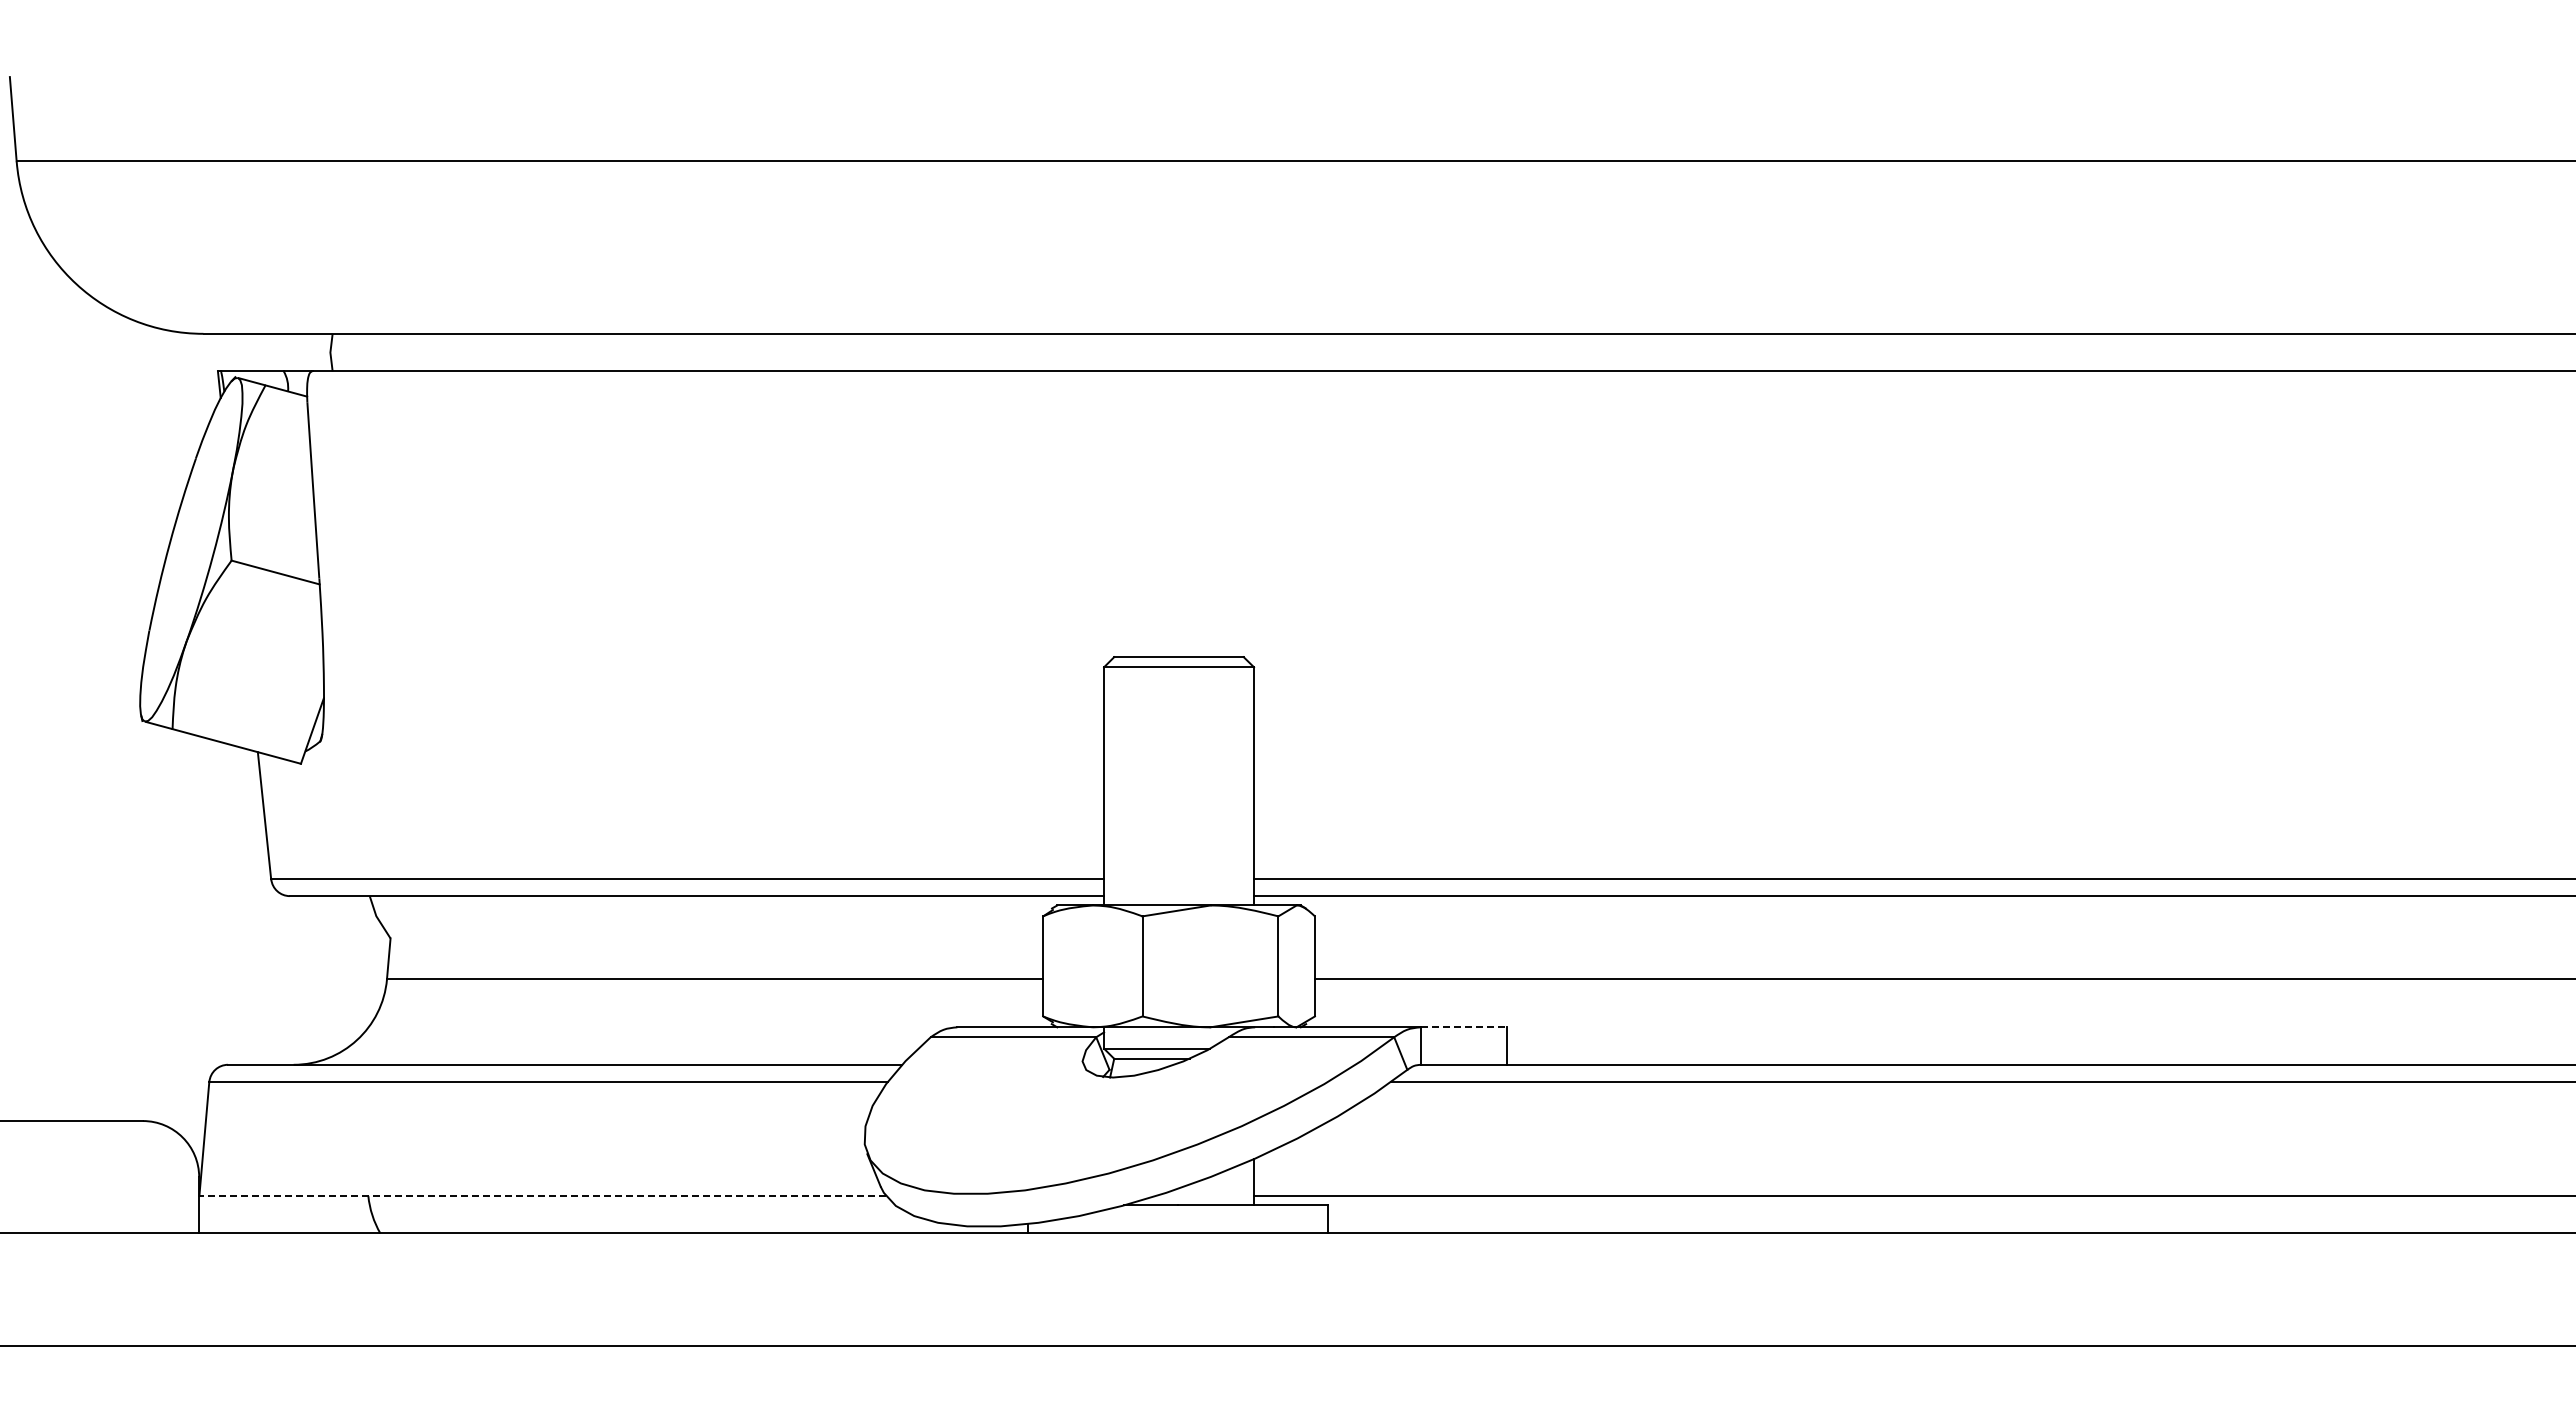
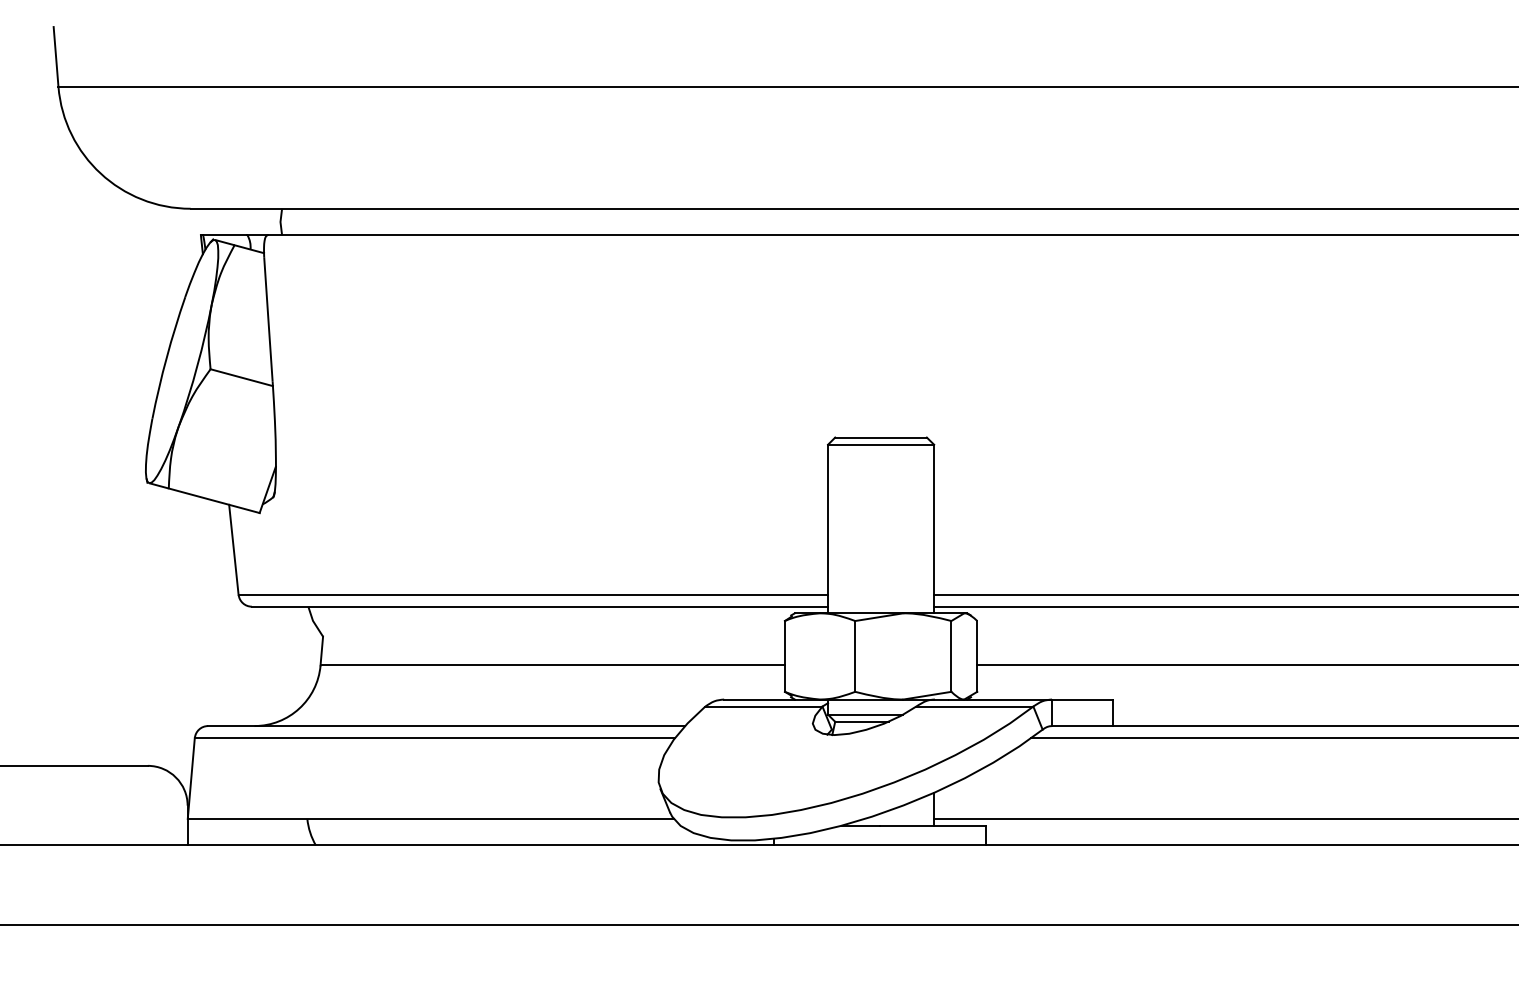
line: (1464, 1027) -> (1083, 699), dashed -> solid
line: (542, 1196) -> (430, 819), dashed -> solid

